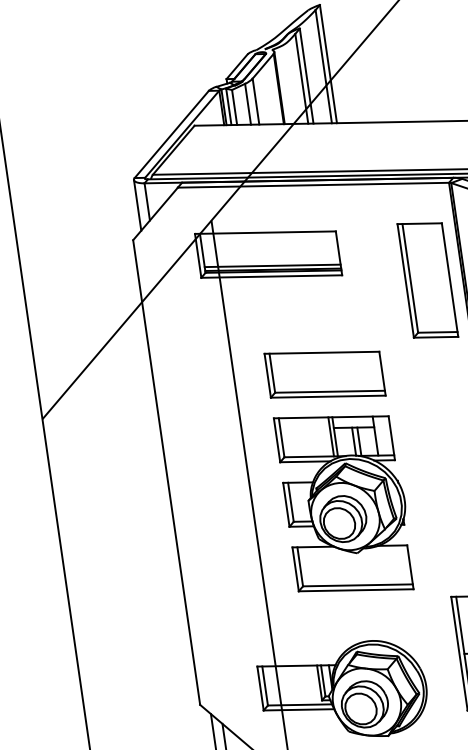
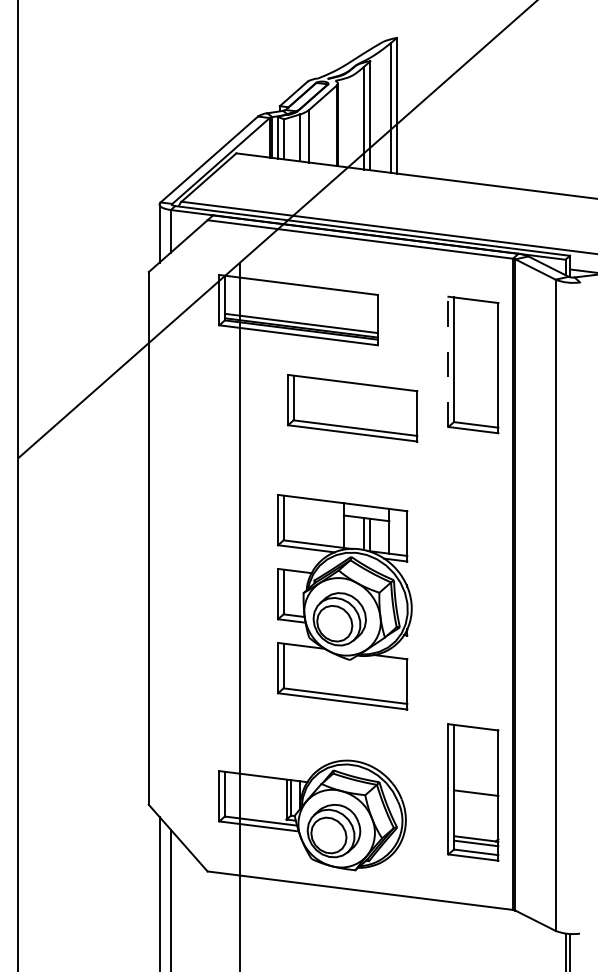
line: (405, 280) -> (448, 361), solid -> dashed
part: (324, 374) -> (352, 408), moved
line: (331, 436) -> (339, 524), removed

